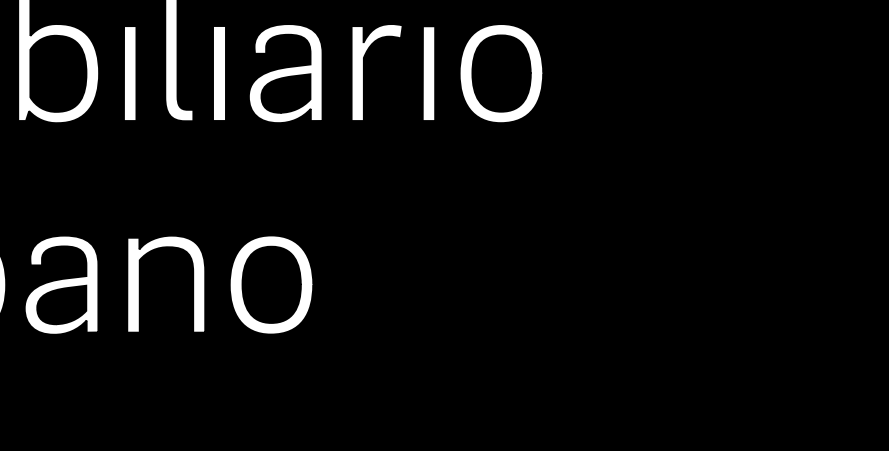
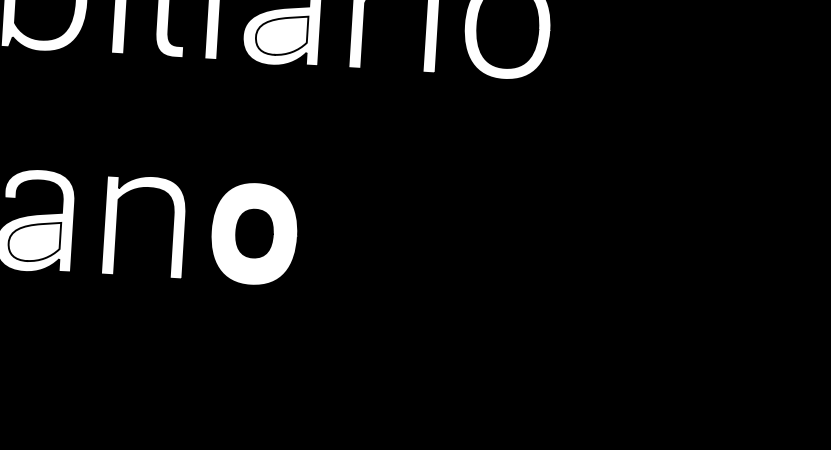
fill: (285, 93) -> (281, 35), removed
part: (271, 284) -> (254, 233), size x0.6
fill: (61, 304) -> (34, 240), removed

